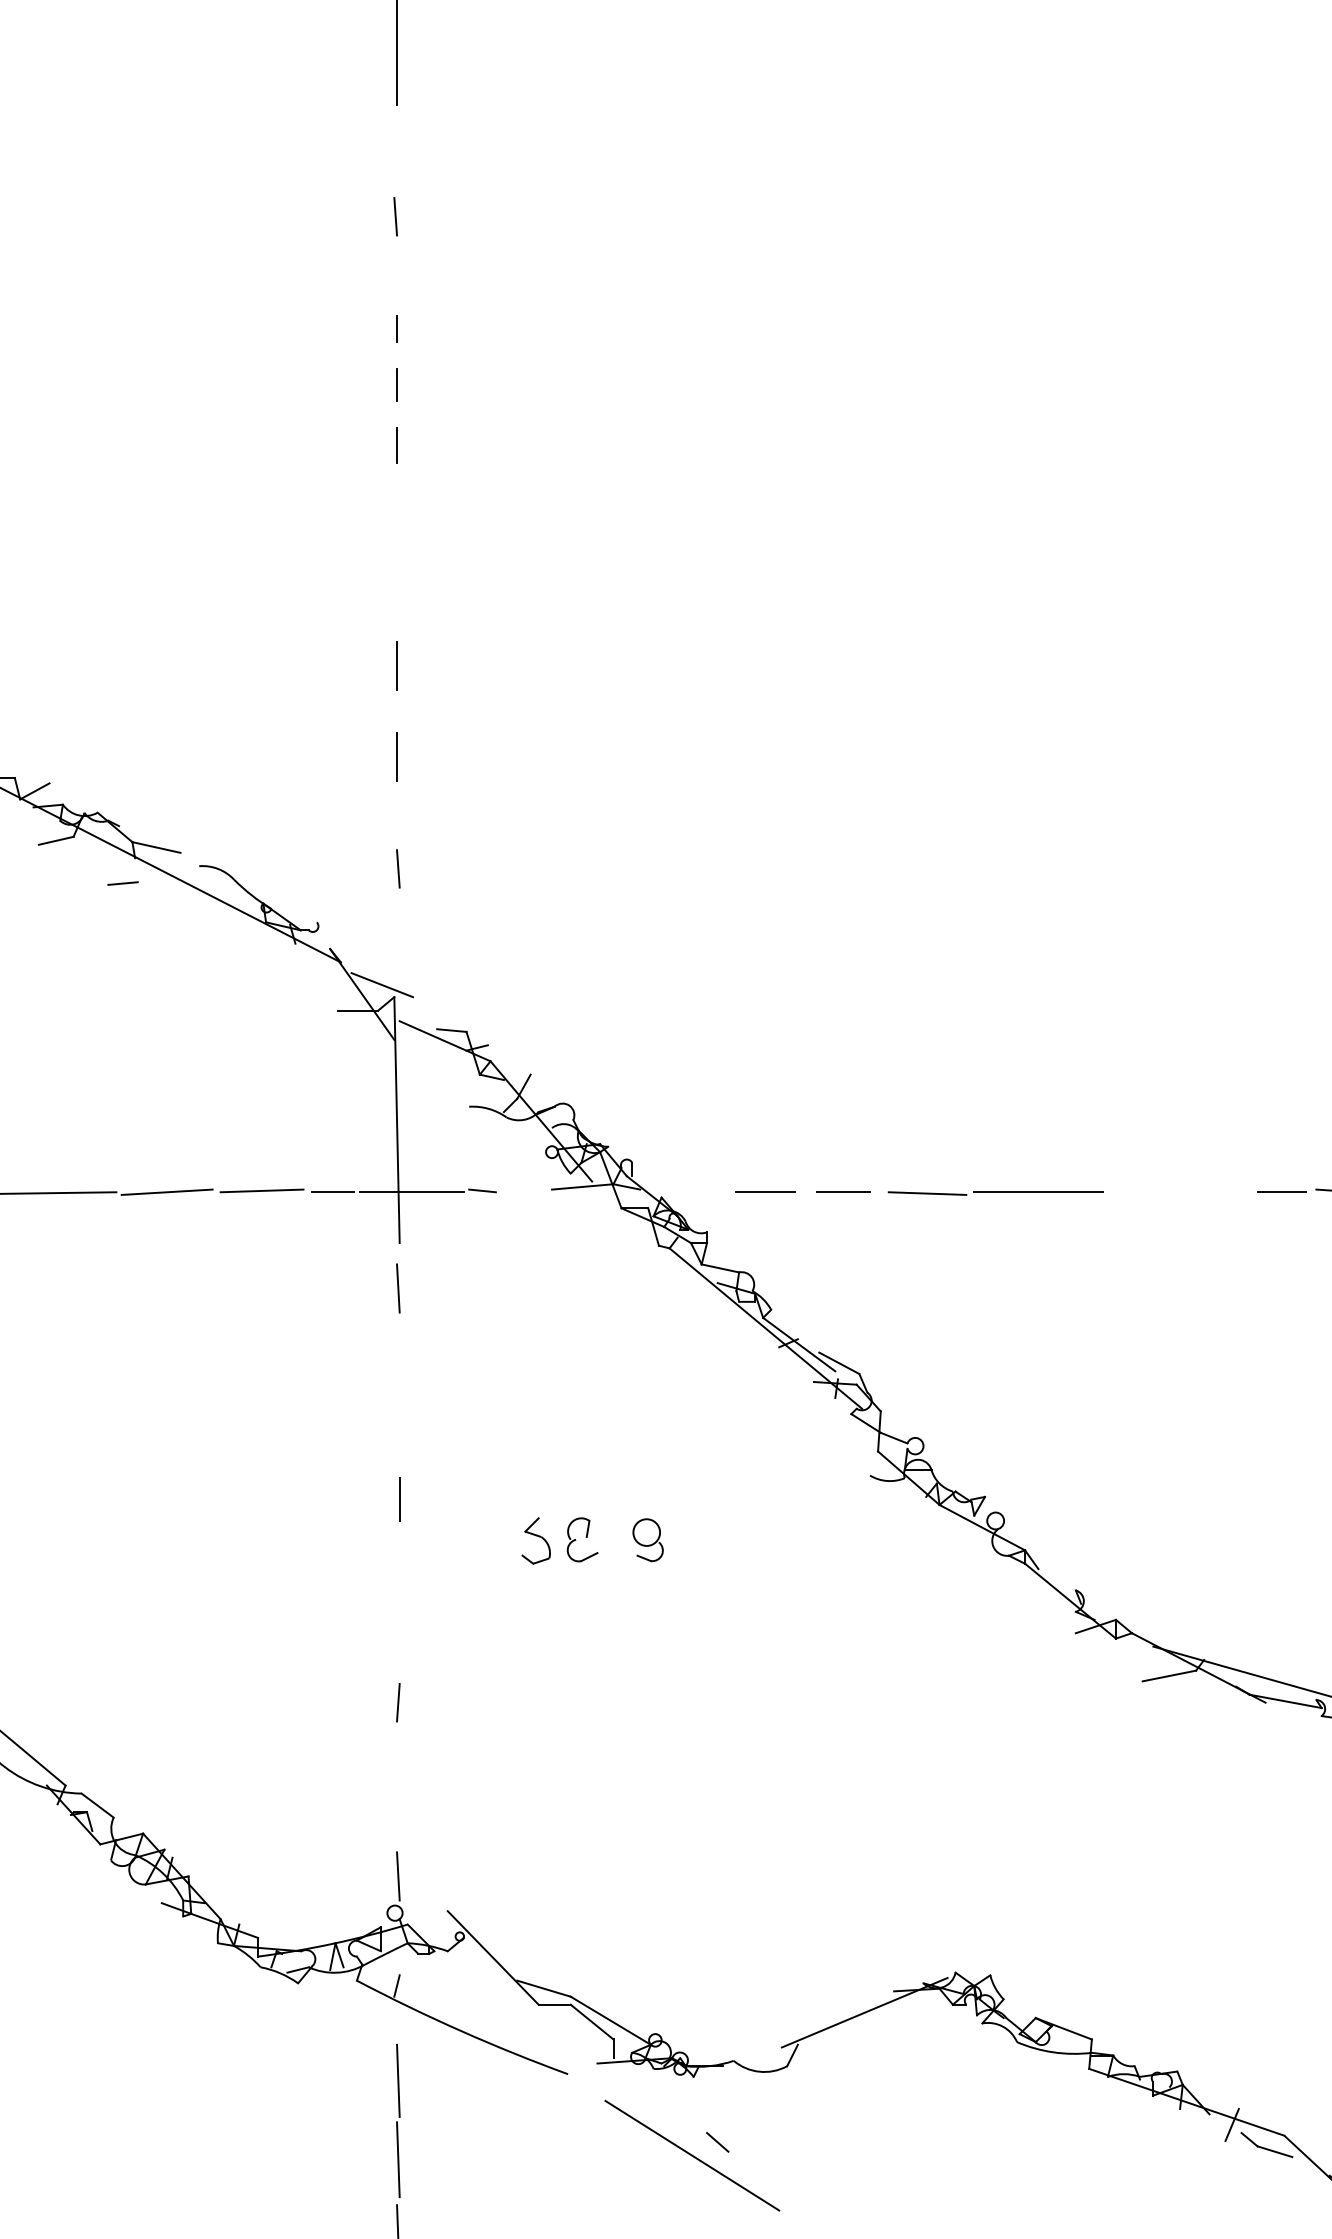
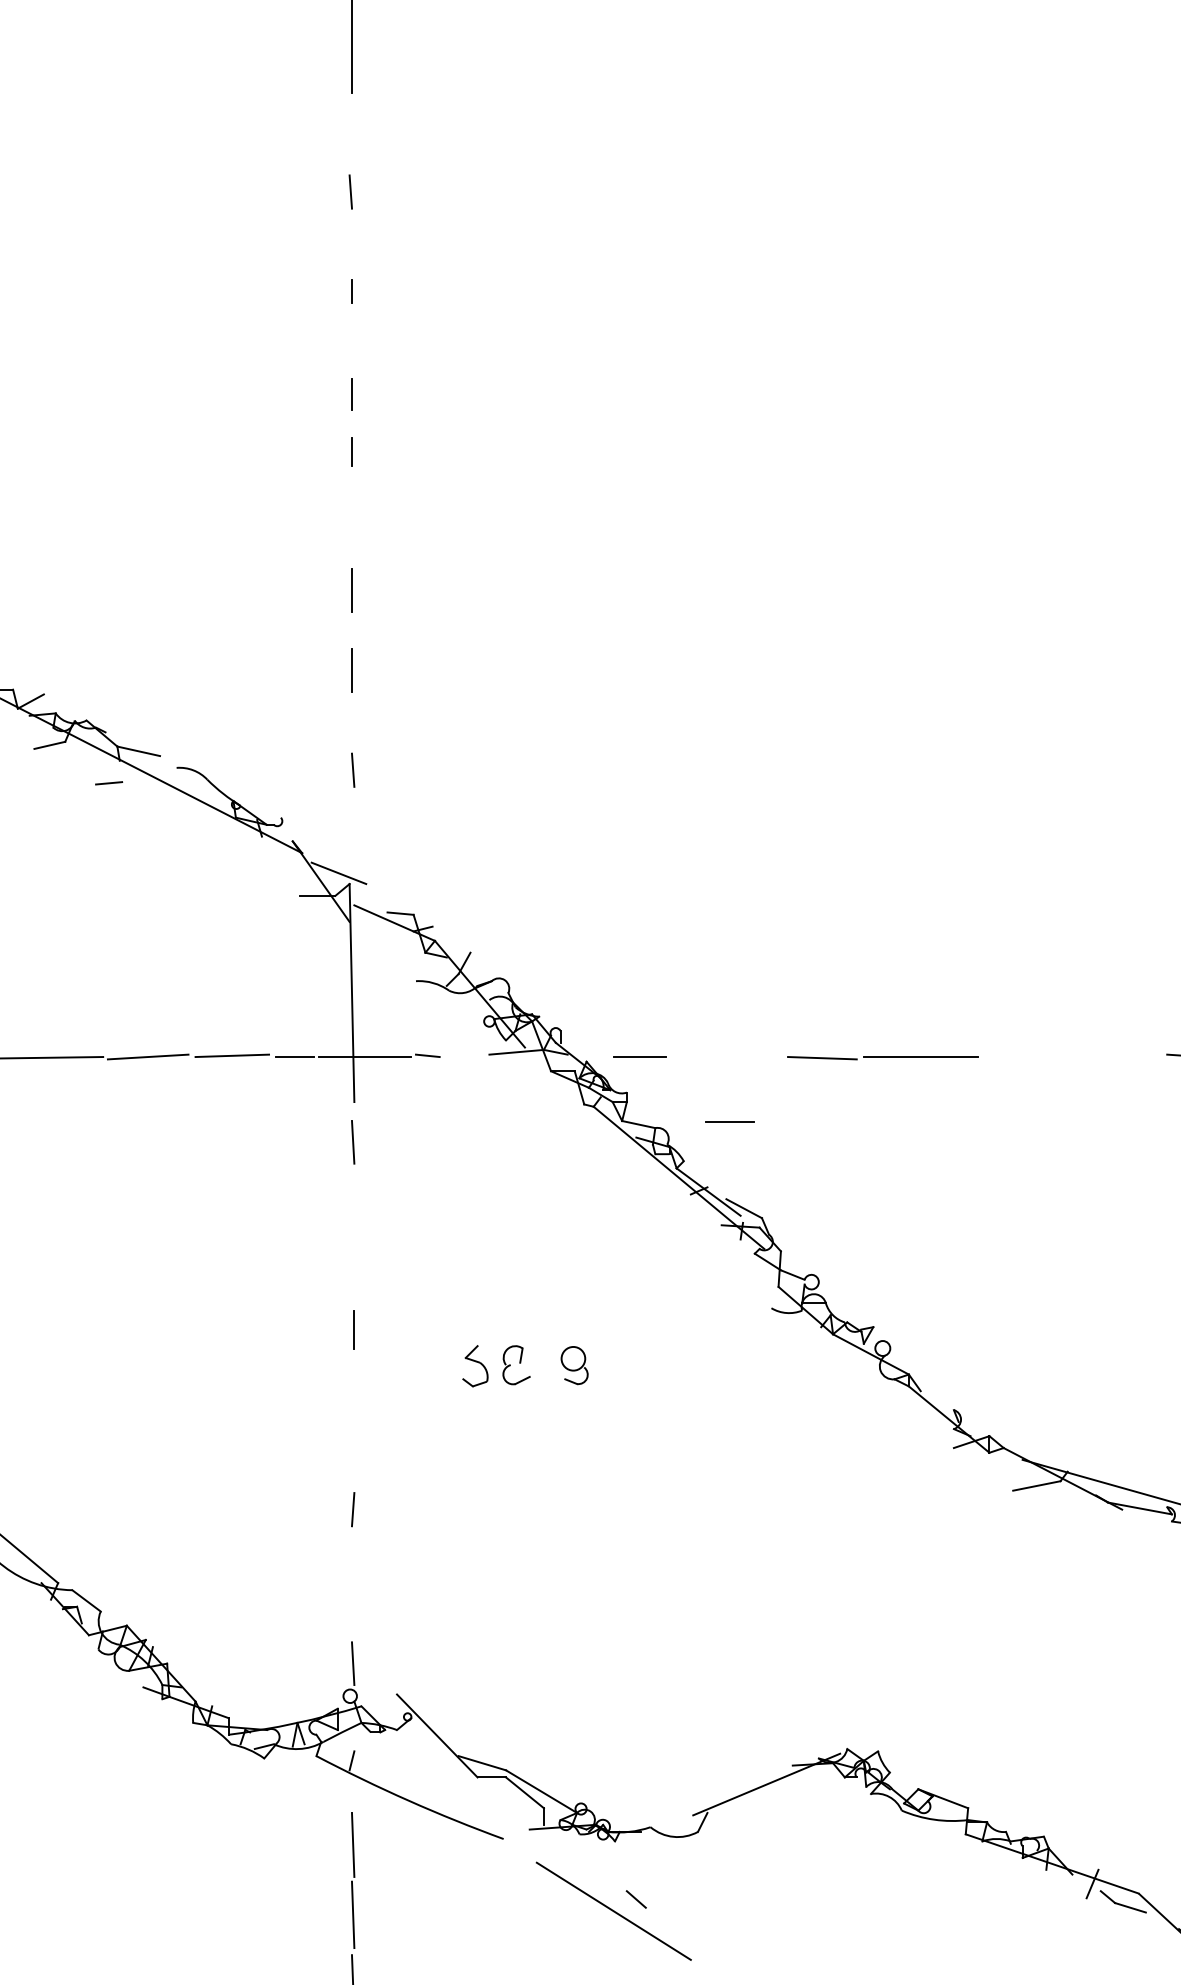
line: (396, 384) -> (351, 451), moved
line: (765, 1191) -> (639, 1056), moved
line: (843, 1191) -> (730, 1121), moved
line: (1281, 1192) -> (1136, 1057), removed

